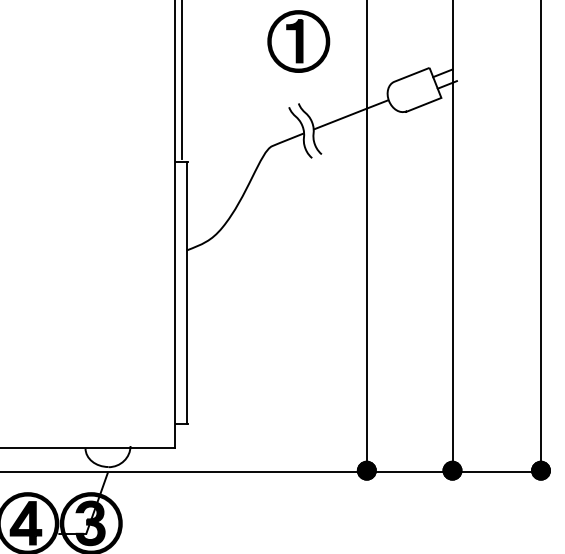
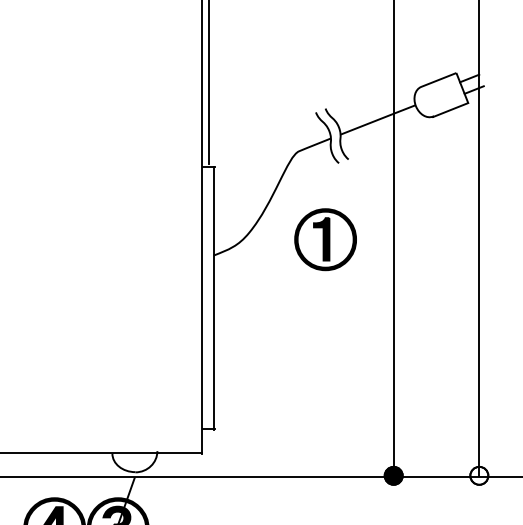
part: (298, 41) -> (325, 239), moved
fill: (452, 470) -> (479, 475), removed

